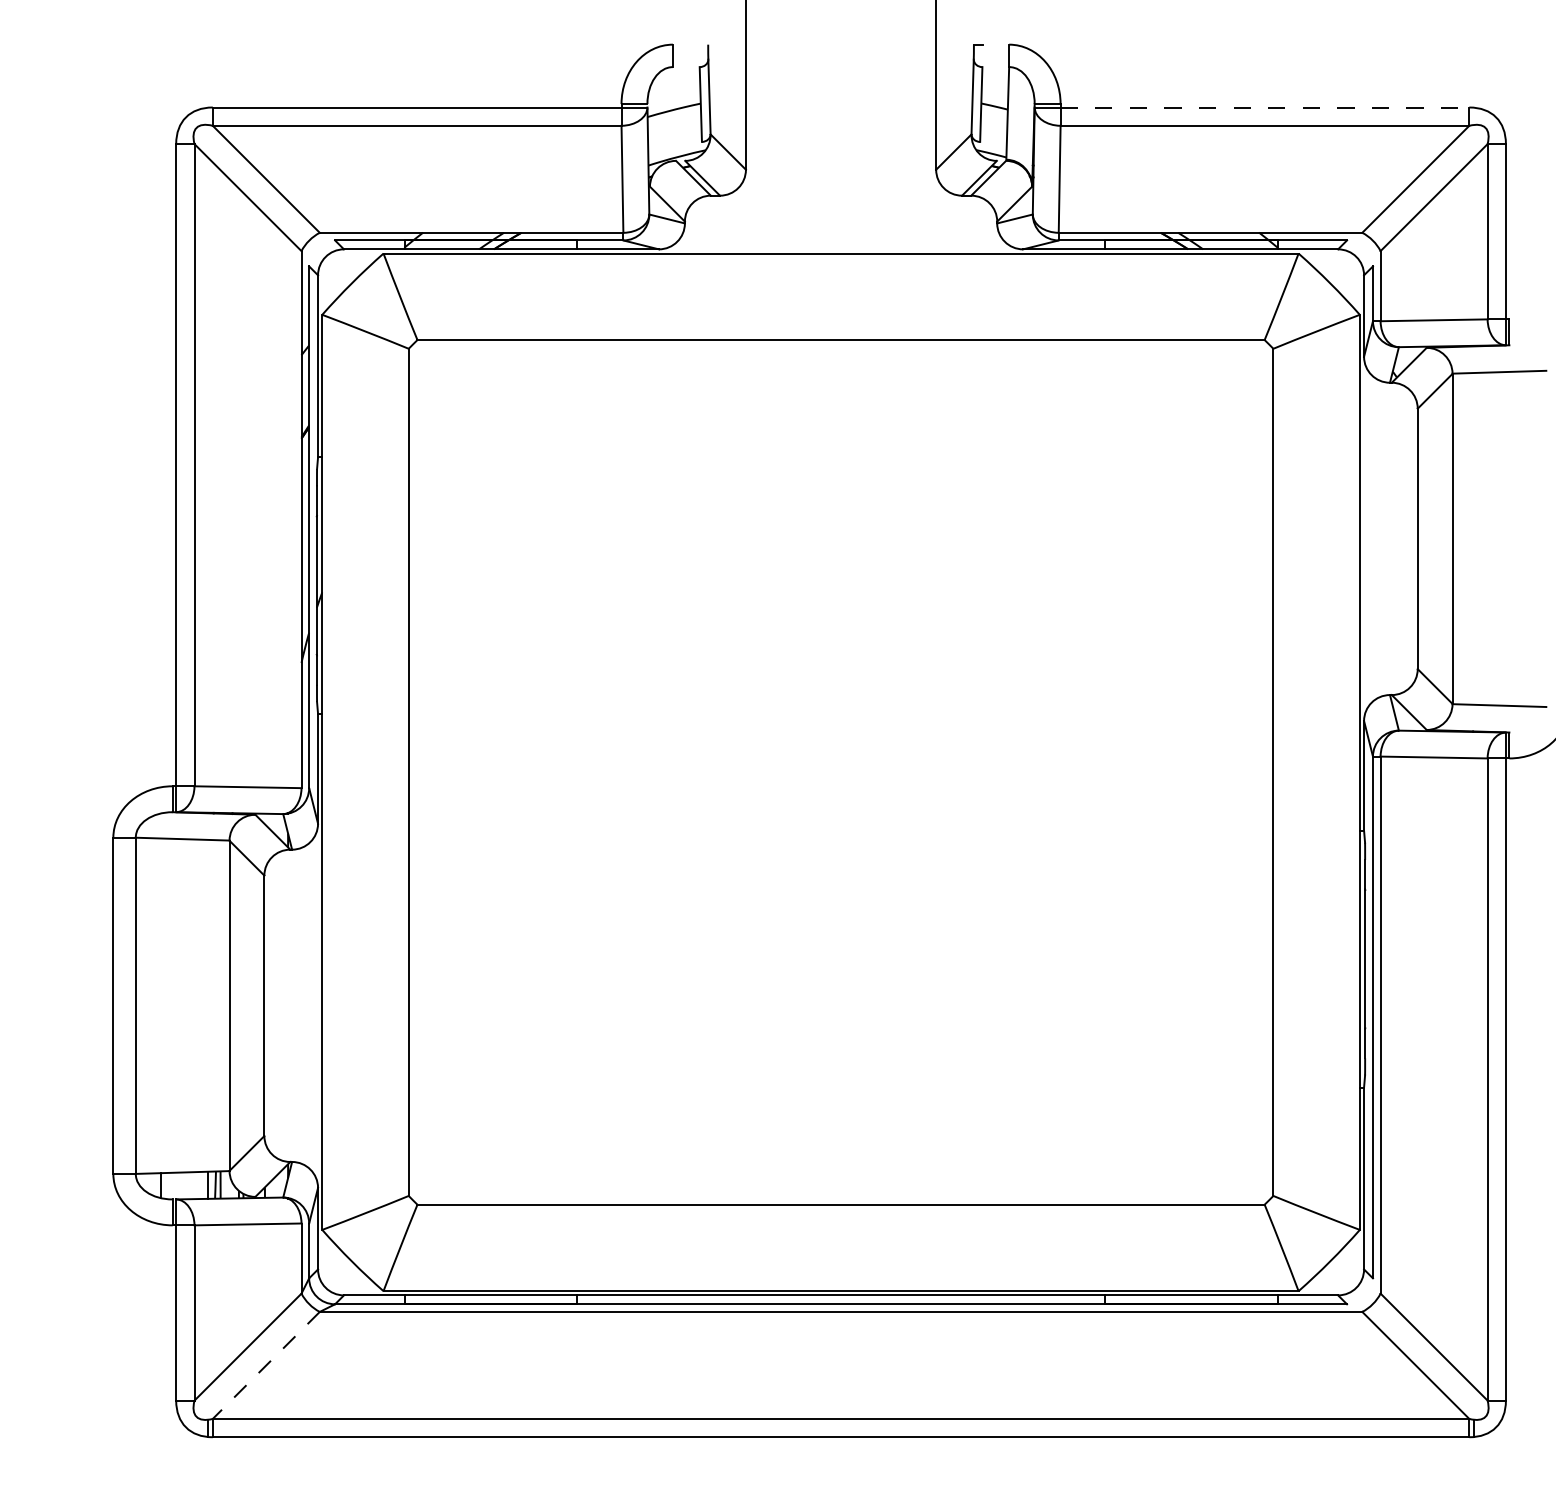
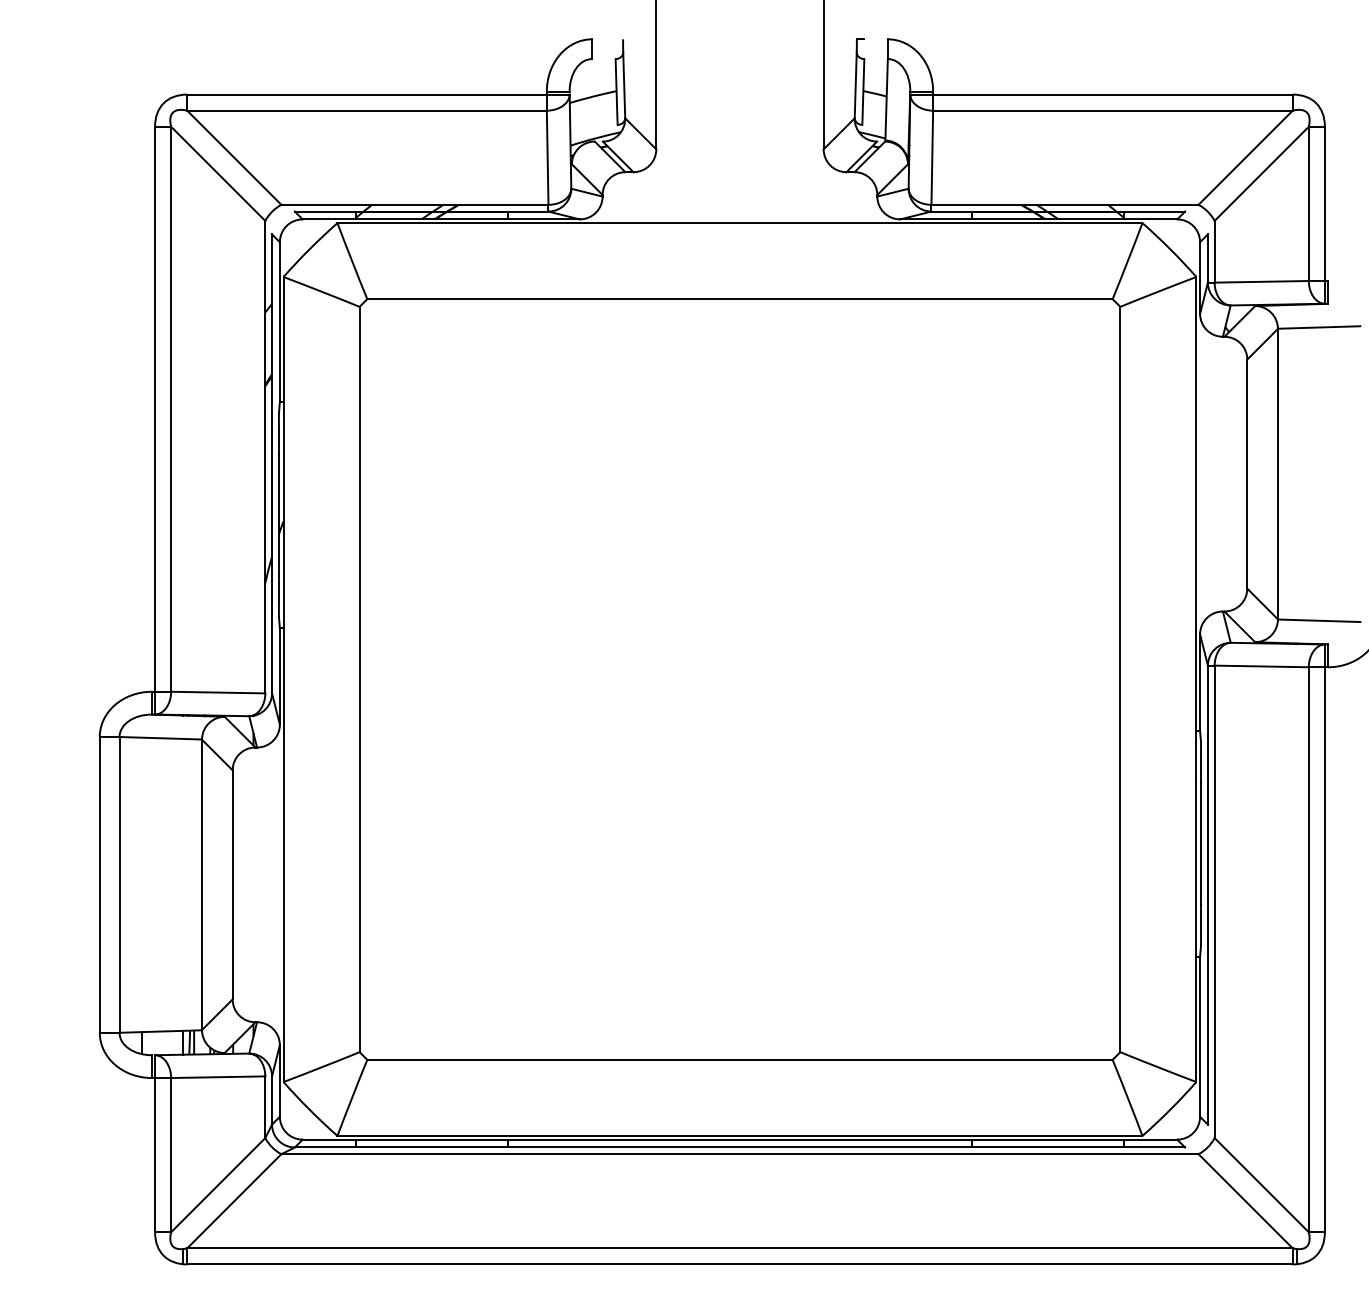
line: (1264, 107) -> (1112, 94), dashed -> solid
line: (266, 1365) -> (234, 1201), dashed -> solid

